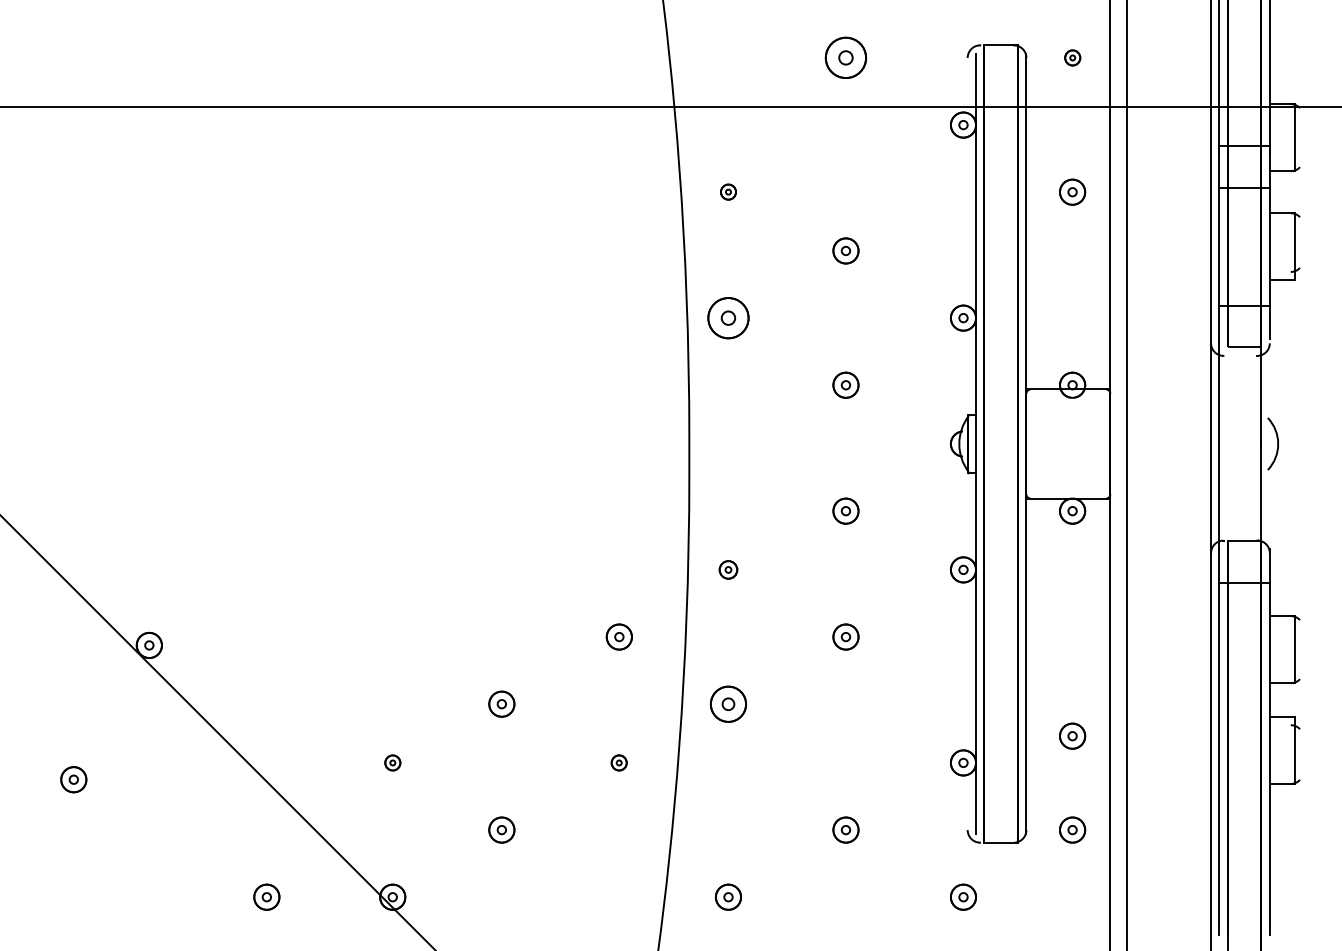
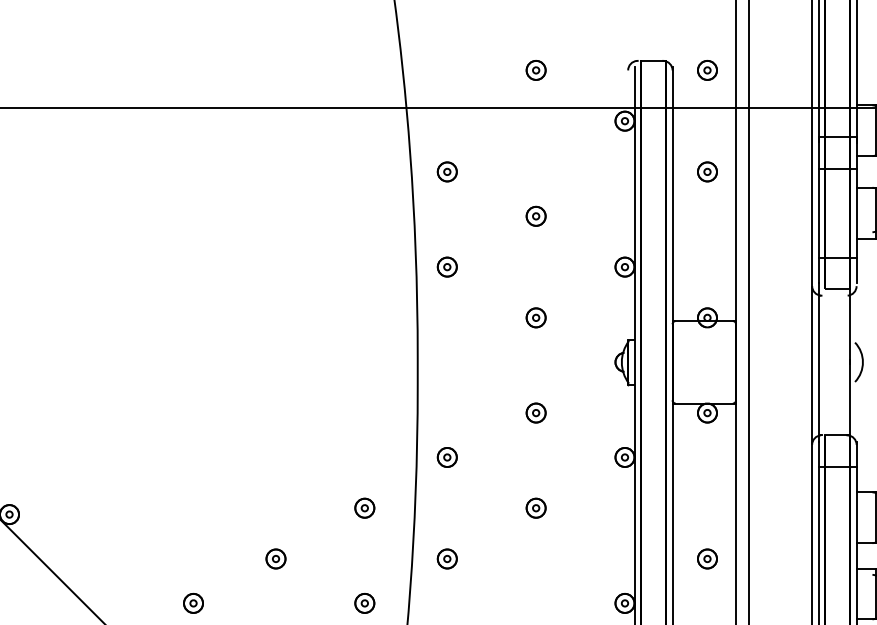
part: (845, 57) -> (535, 70), size x0.62
part: (1072, 57) -> (707, 70), size x1.67
part: (728, 191) -> (447, 171), size x1.67
part: (728, 317) -> (447, 266), size x0.62
part: (728, 569) -> (447, 457), size x1.43
part: (728, 703) -> (447, 558), size x0.71
part: (1072, 735) -> (707, 558), moved
part: (392, 762) -> (193, 603), size x1.67
part: (618, 762) -> (364, 603), size x1.67

